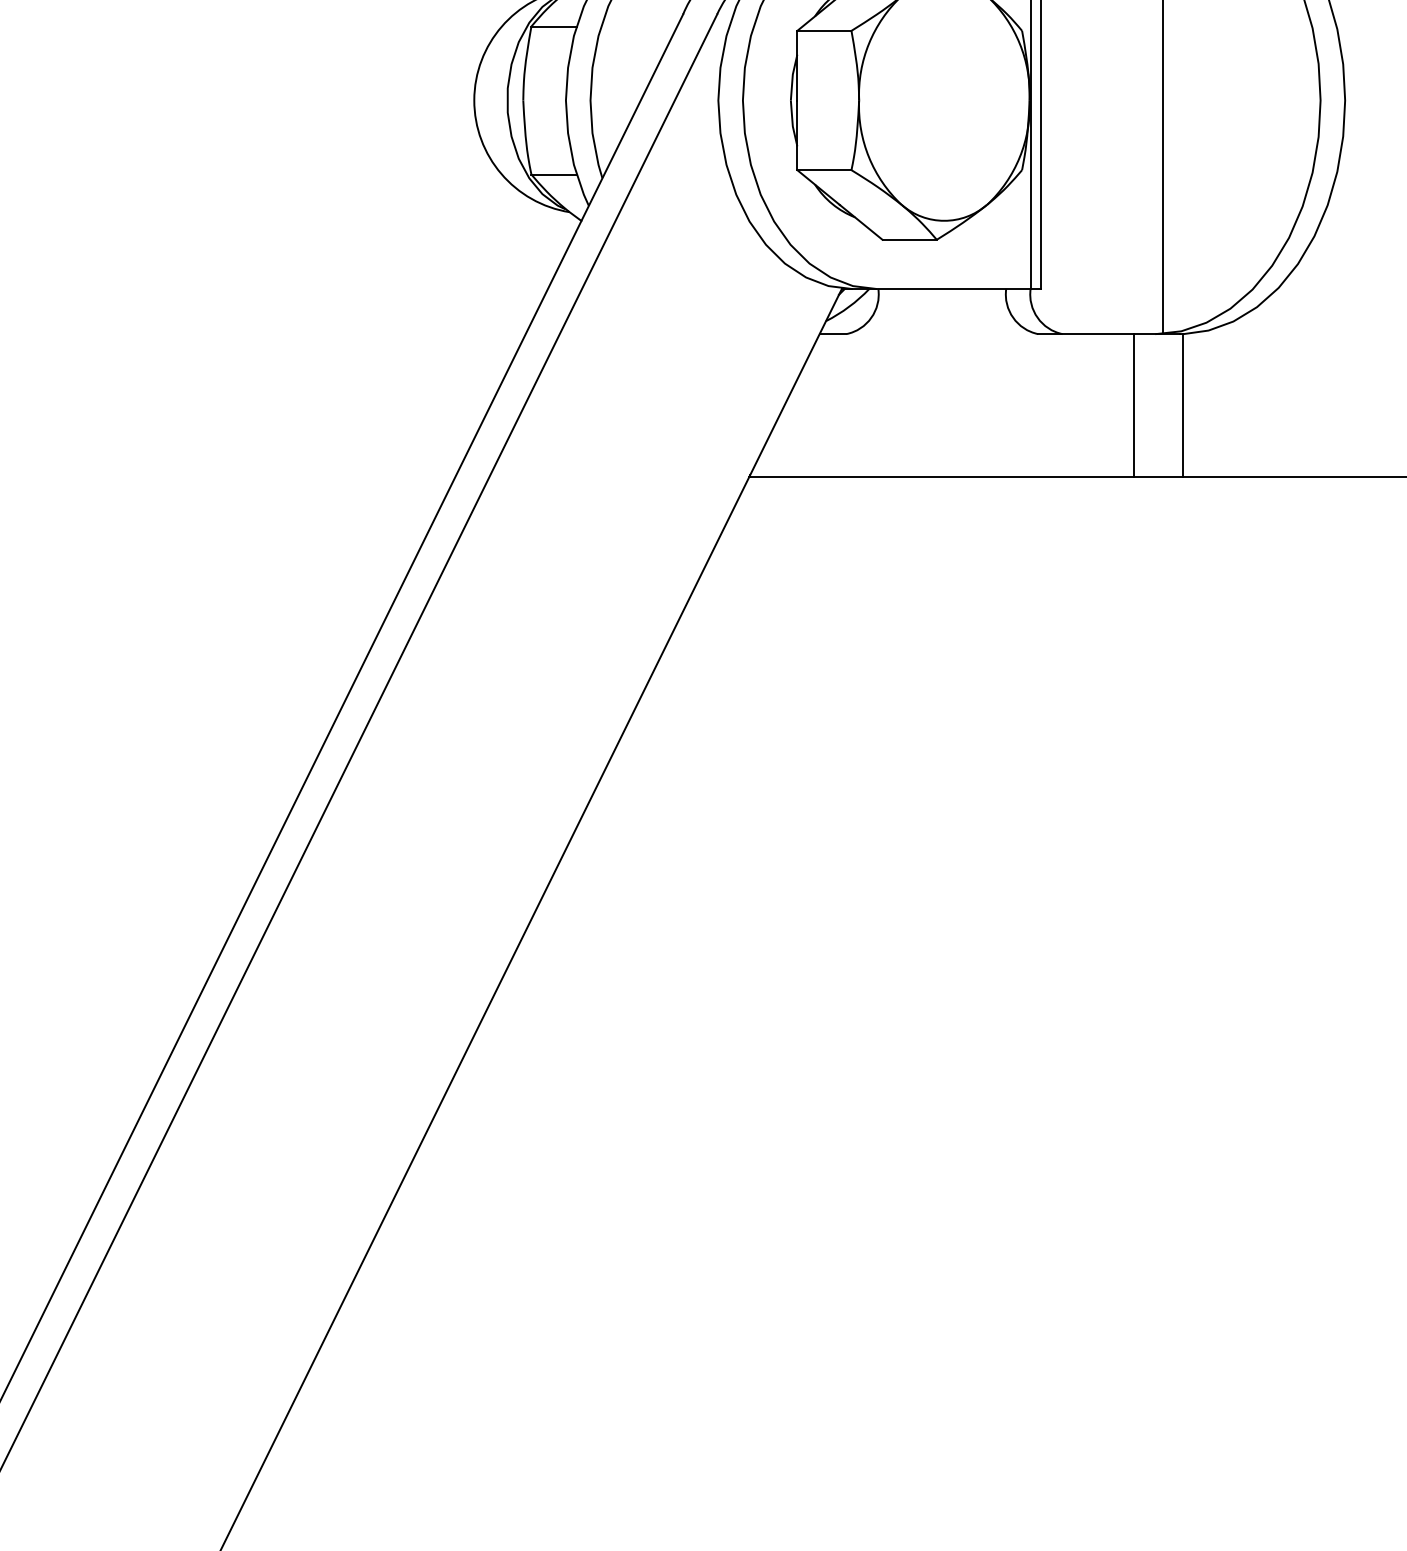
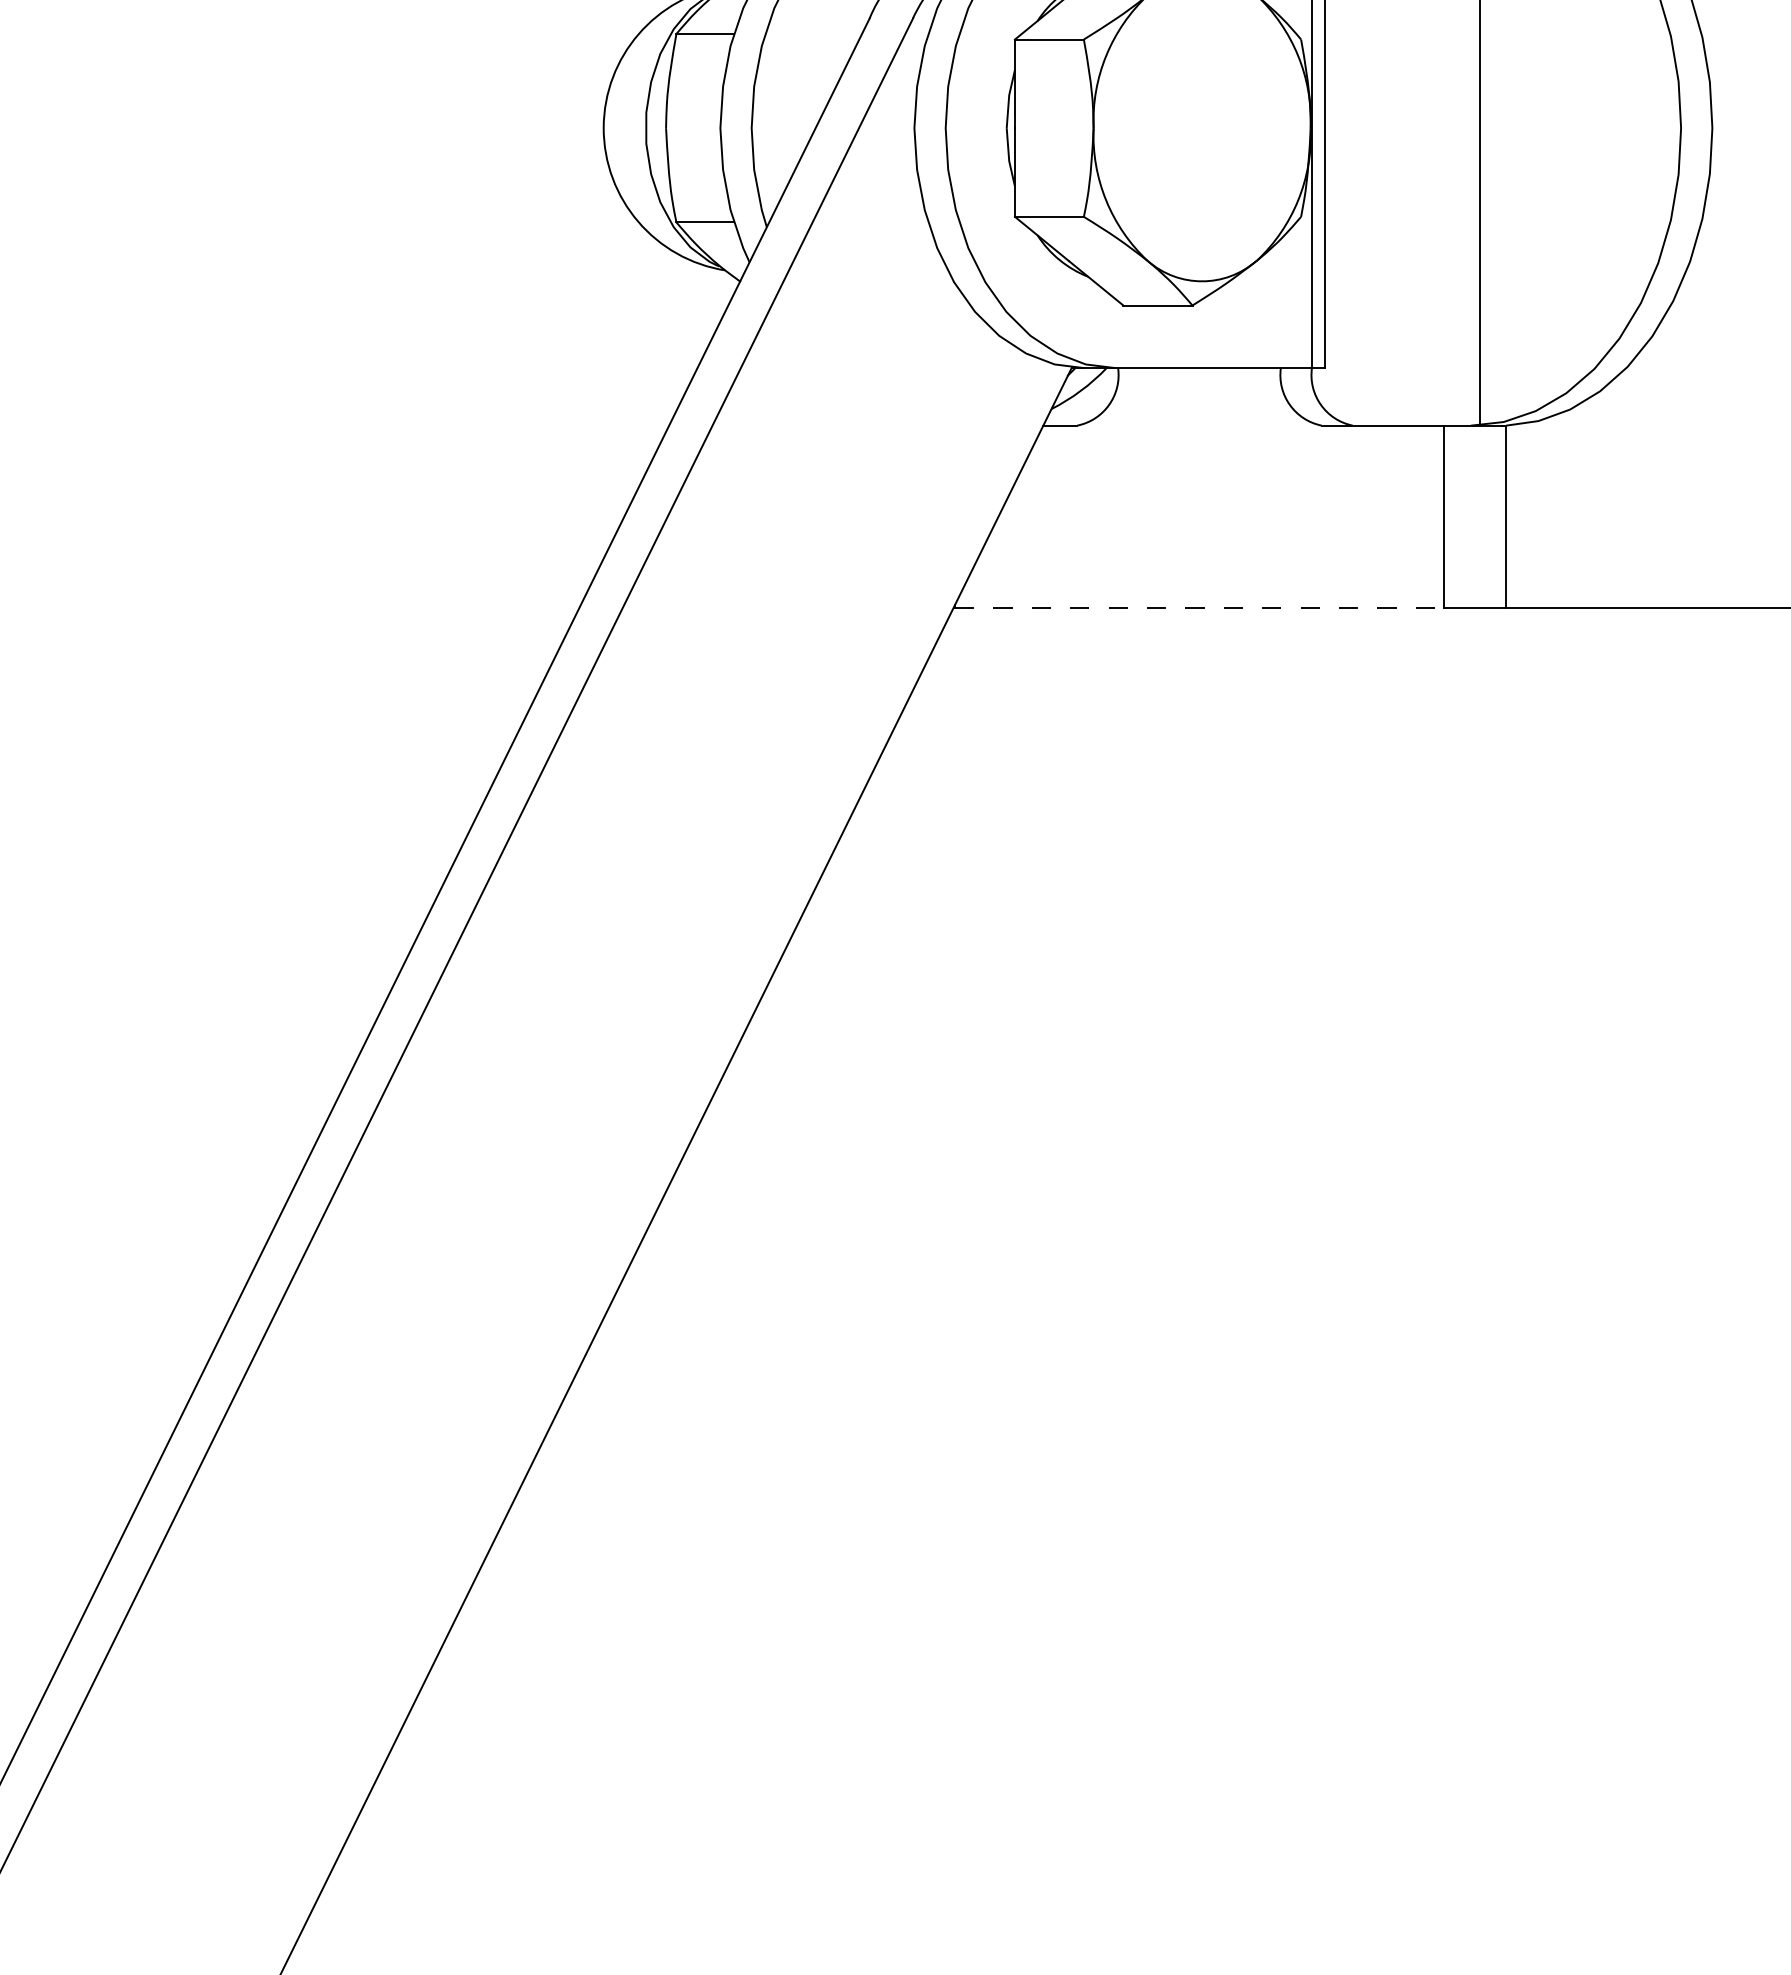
line: (942, 477) -> (1199, 607), solid -> dashed

